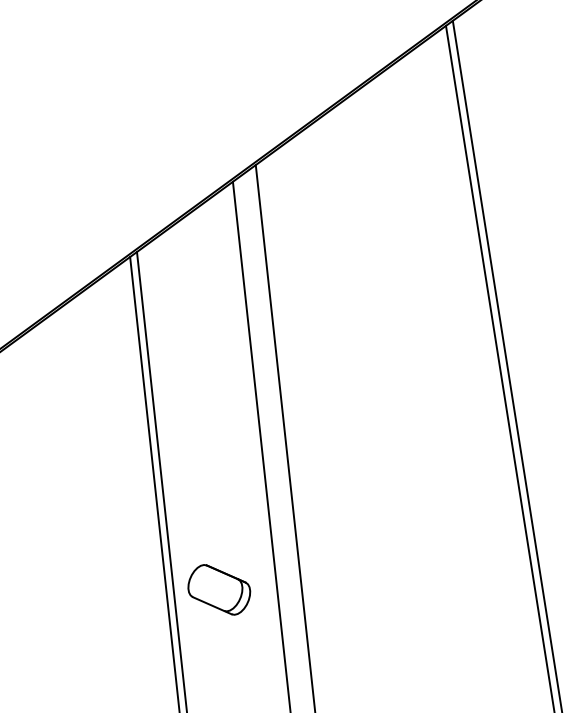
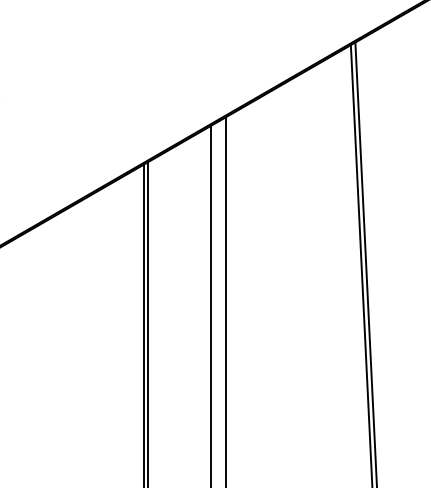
part: (218, 589) -> (175, 372), removed

